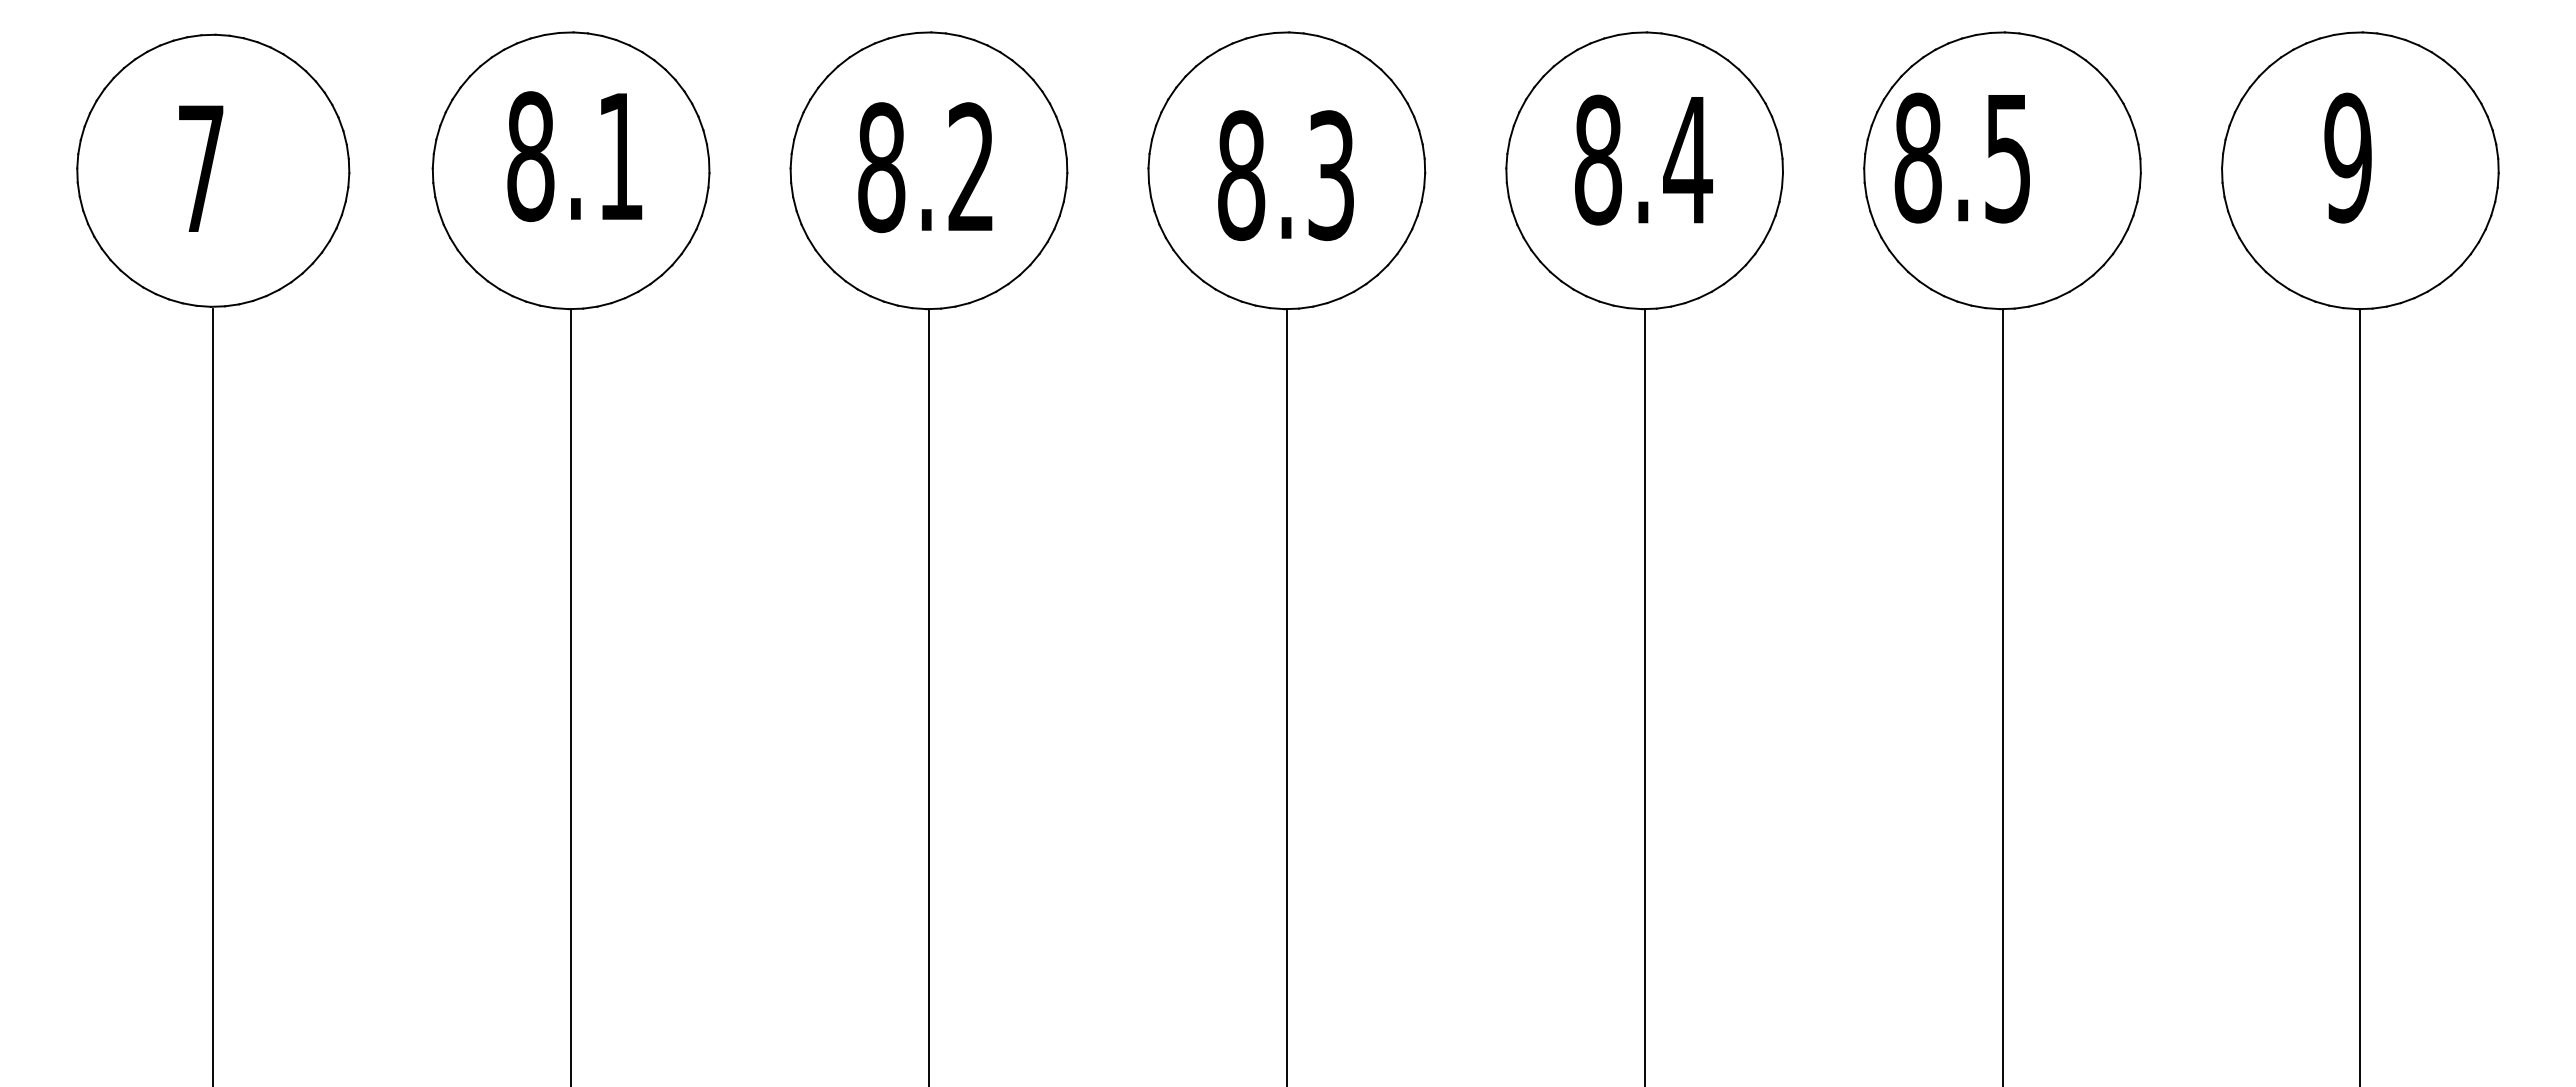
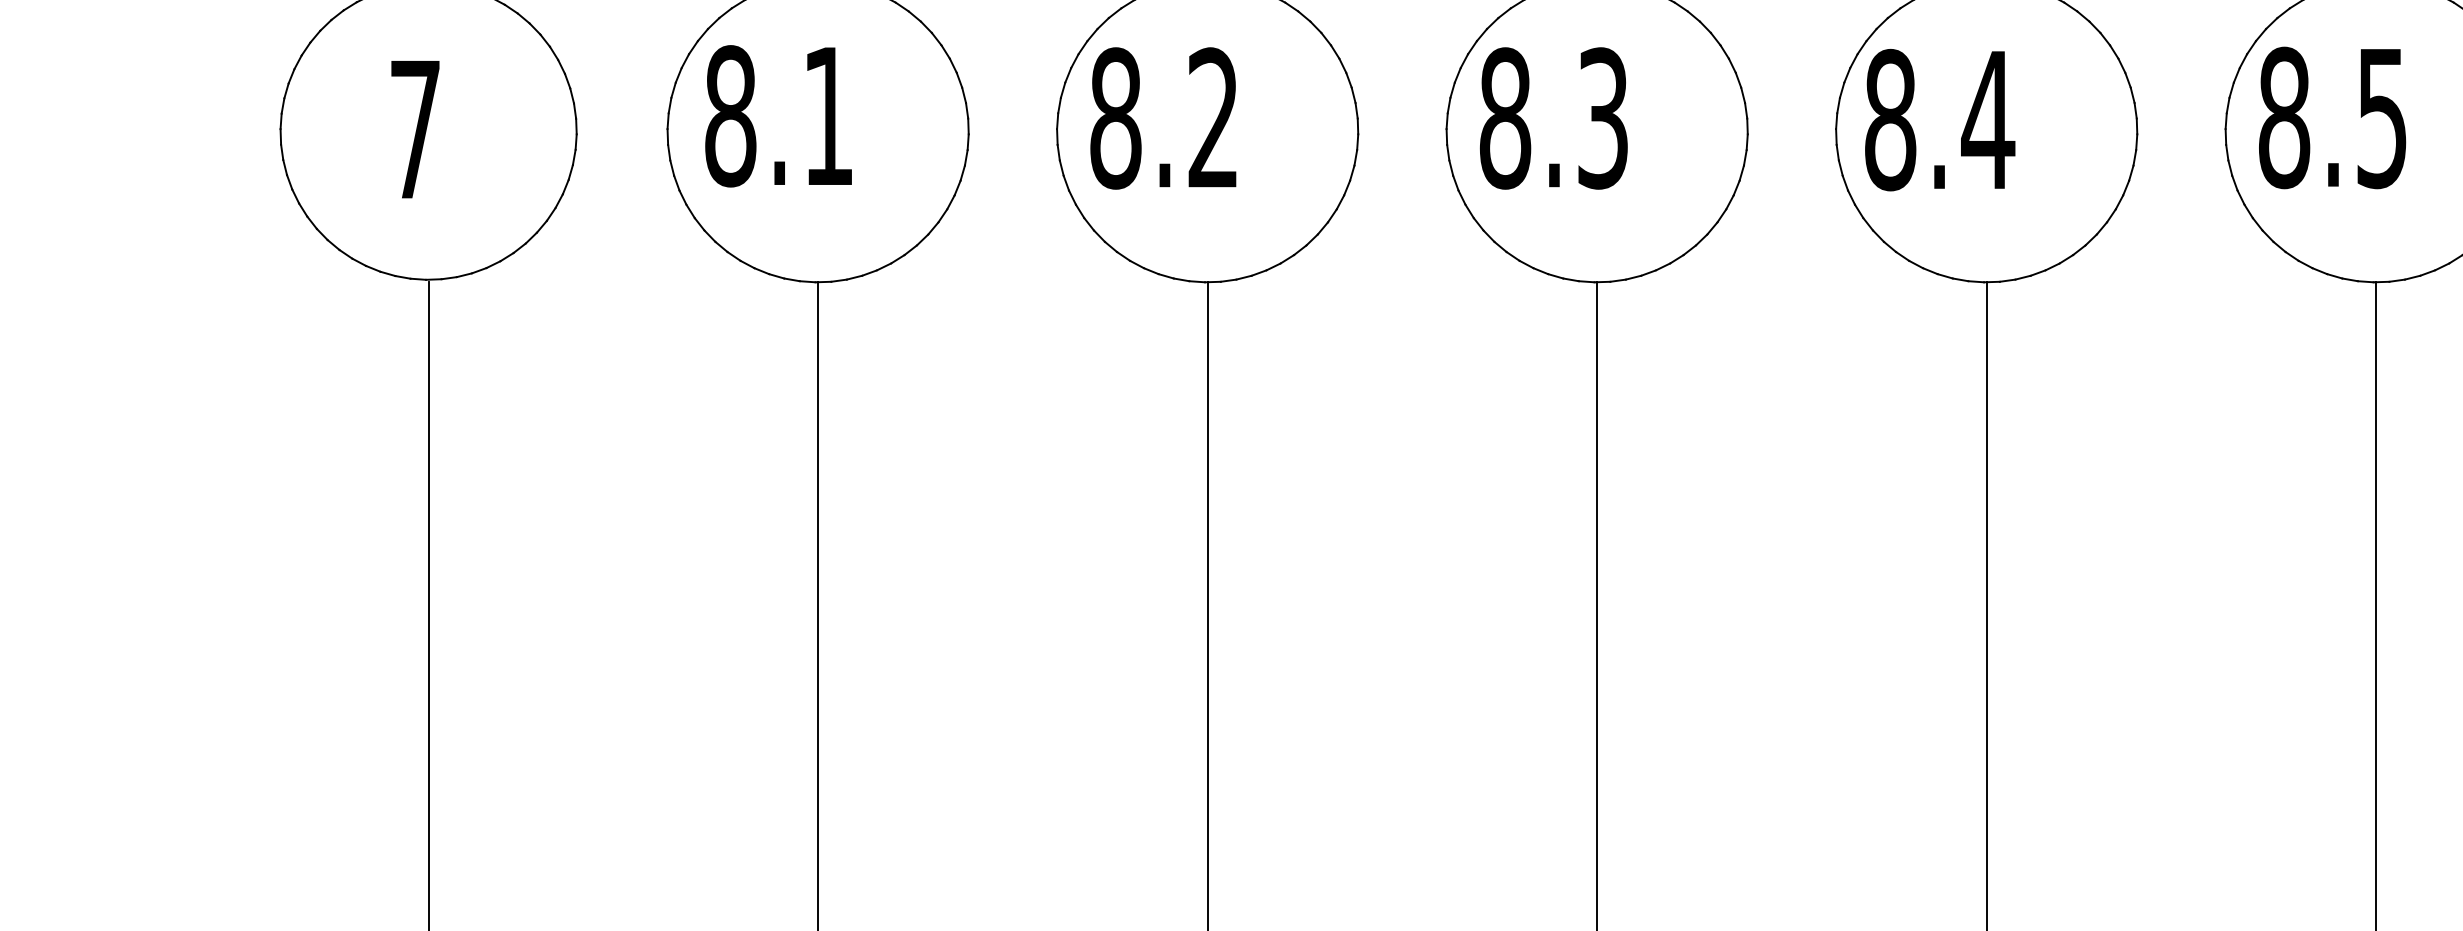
text: (574, 156) -> (778, 116), moved
text: (1643, 159) -> (1939, 119), moved
text: (925, 167) -> (1163, 118), moved
text: (1285, 175) -> (1553, 118), moved

